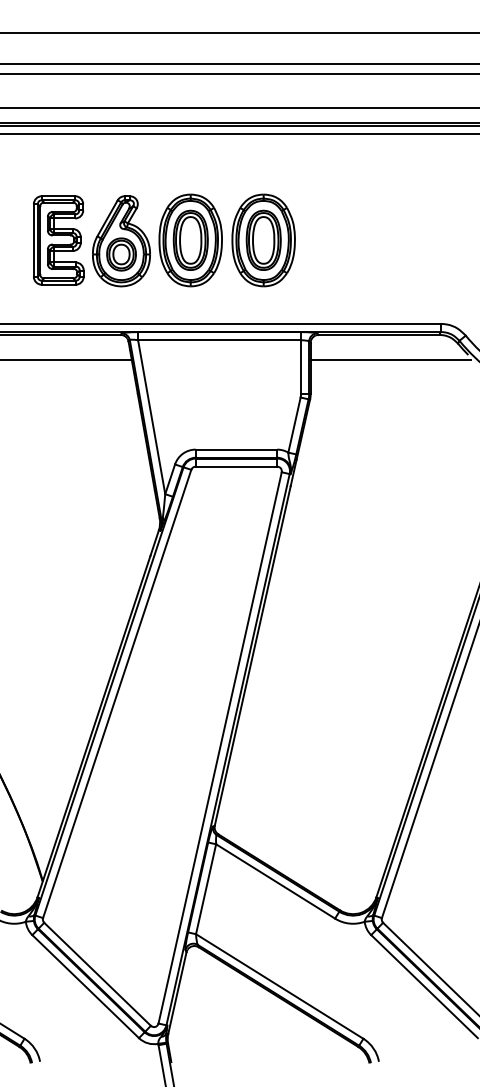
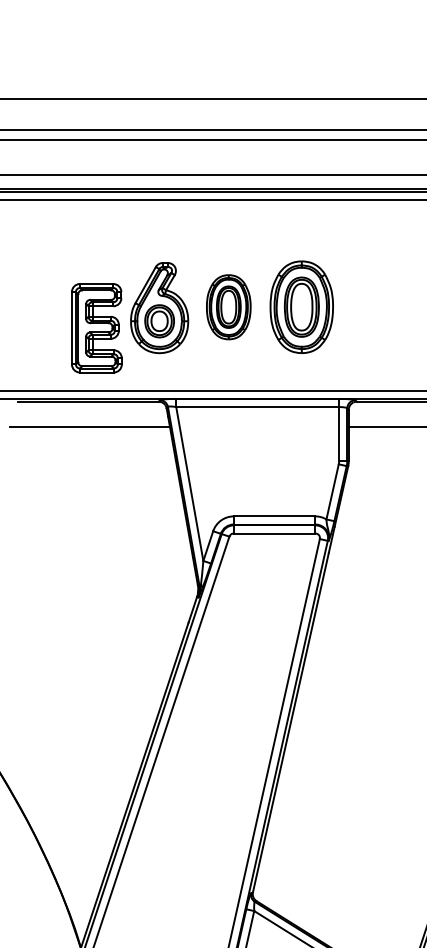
part: (58, 240) -> (96, 328), moved
part: (190, 240) -> (228, 307), size x0.7

